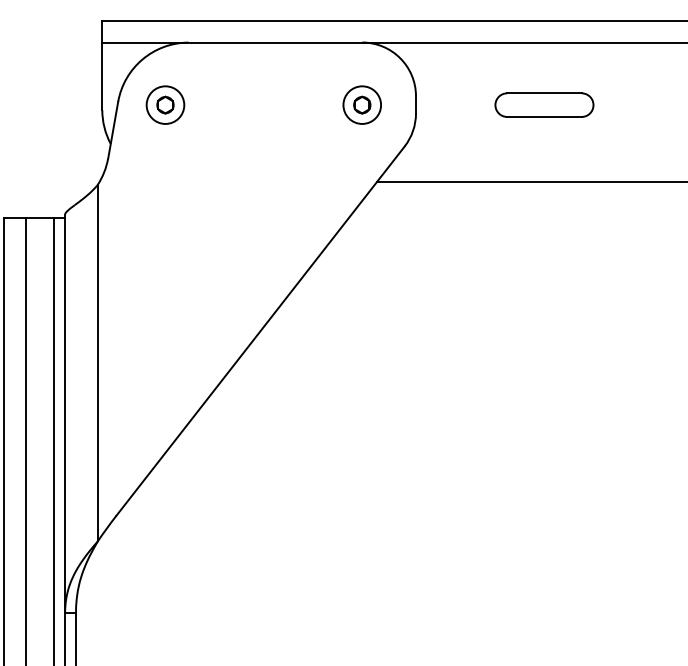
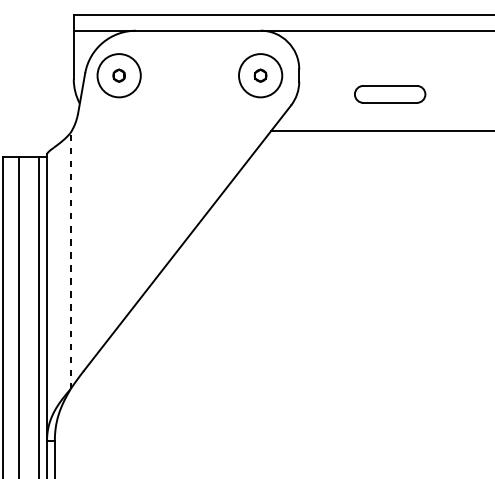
circle: (165, 104) -> (119, 75), size x1.6
circle: (362, 104) -> (260, 75), size x1.6
part: (544, 104) -> (390, 93), moved
line: (97, 362) -> (70, 260), solid -> dashed

